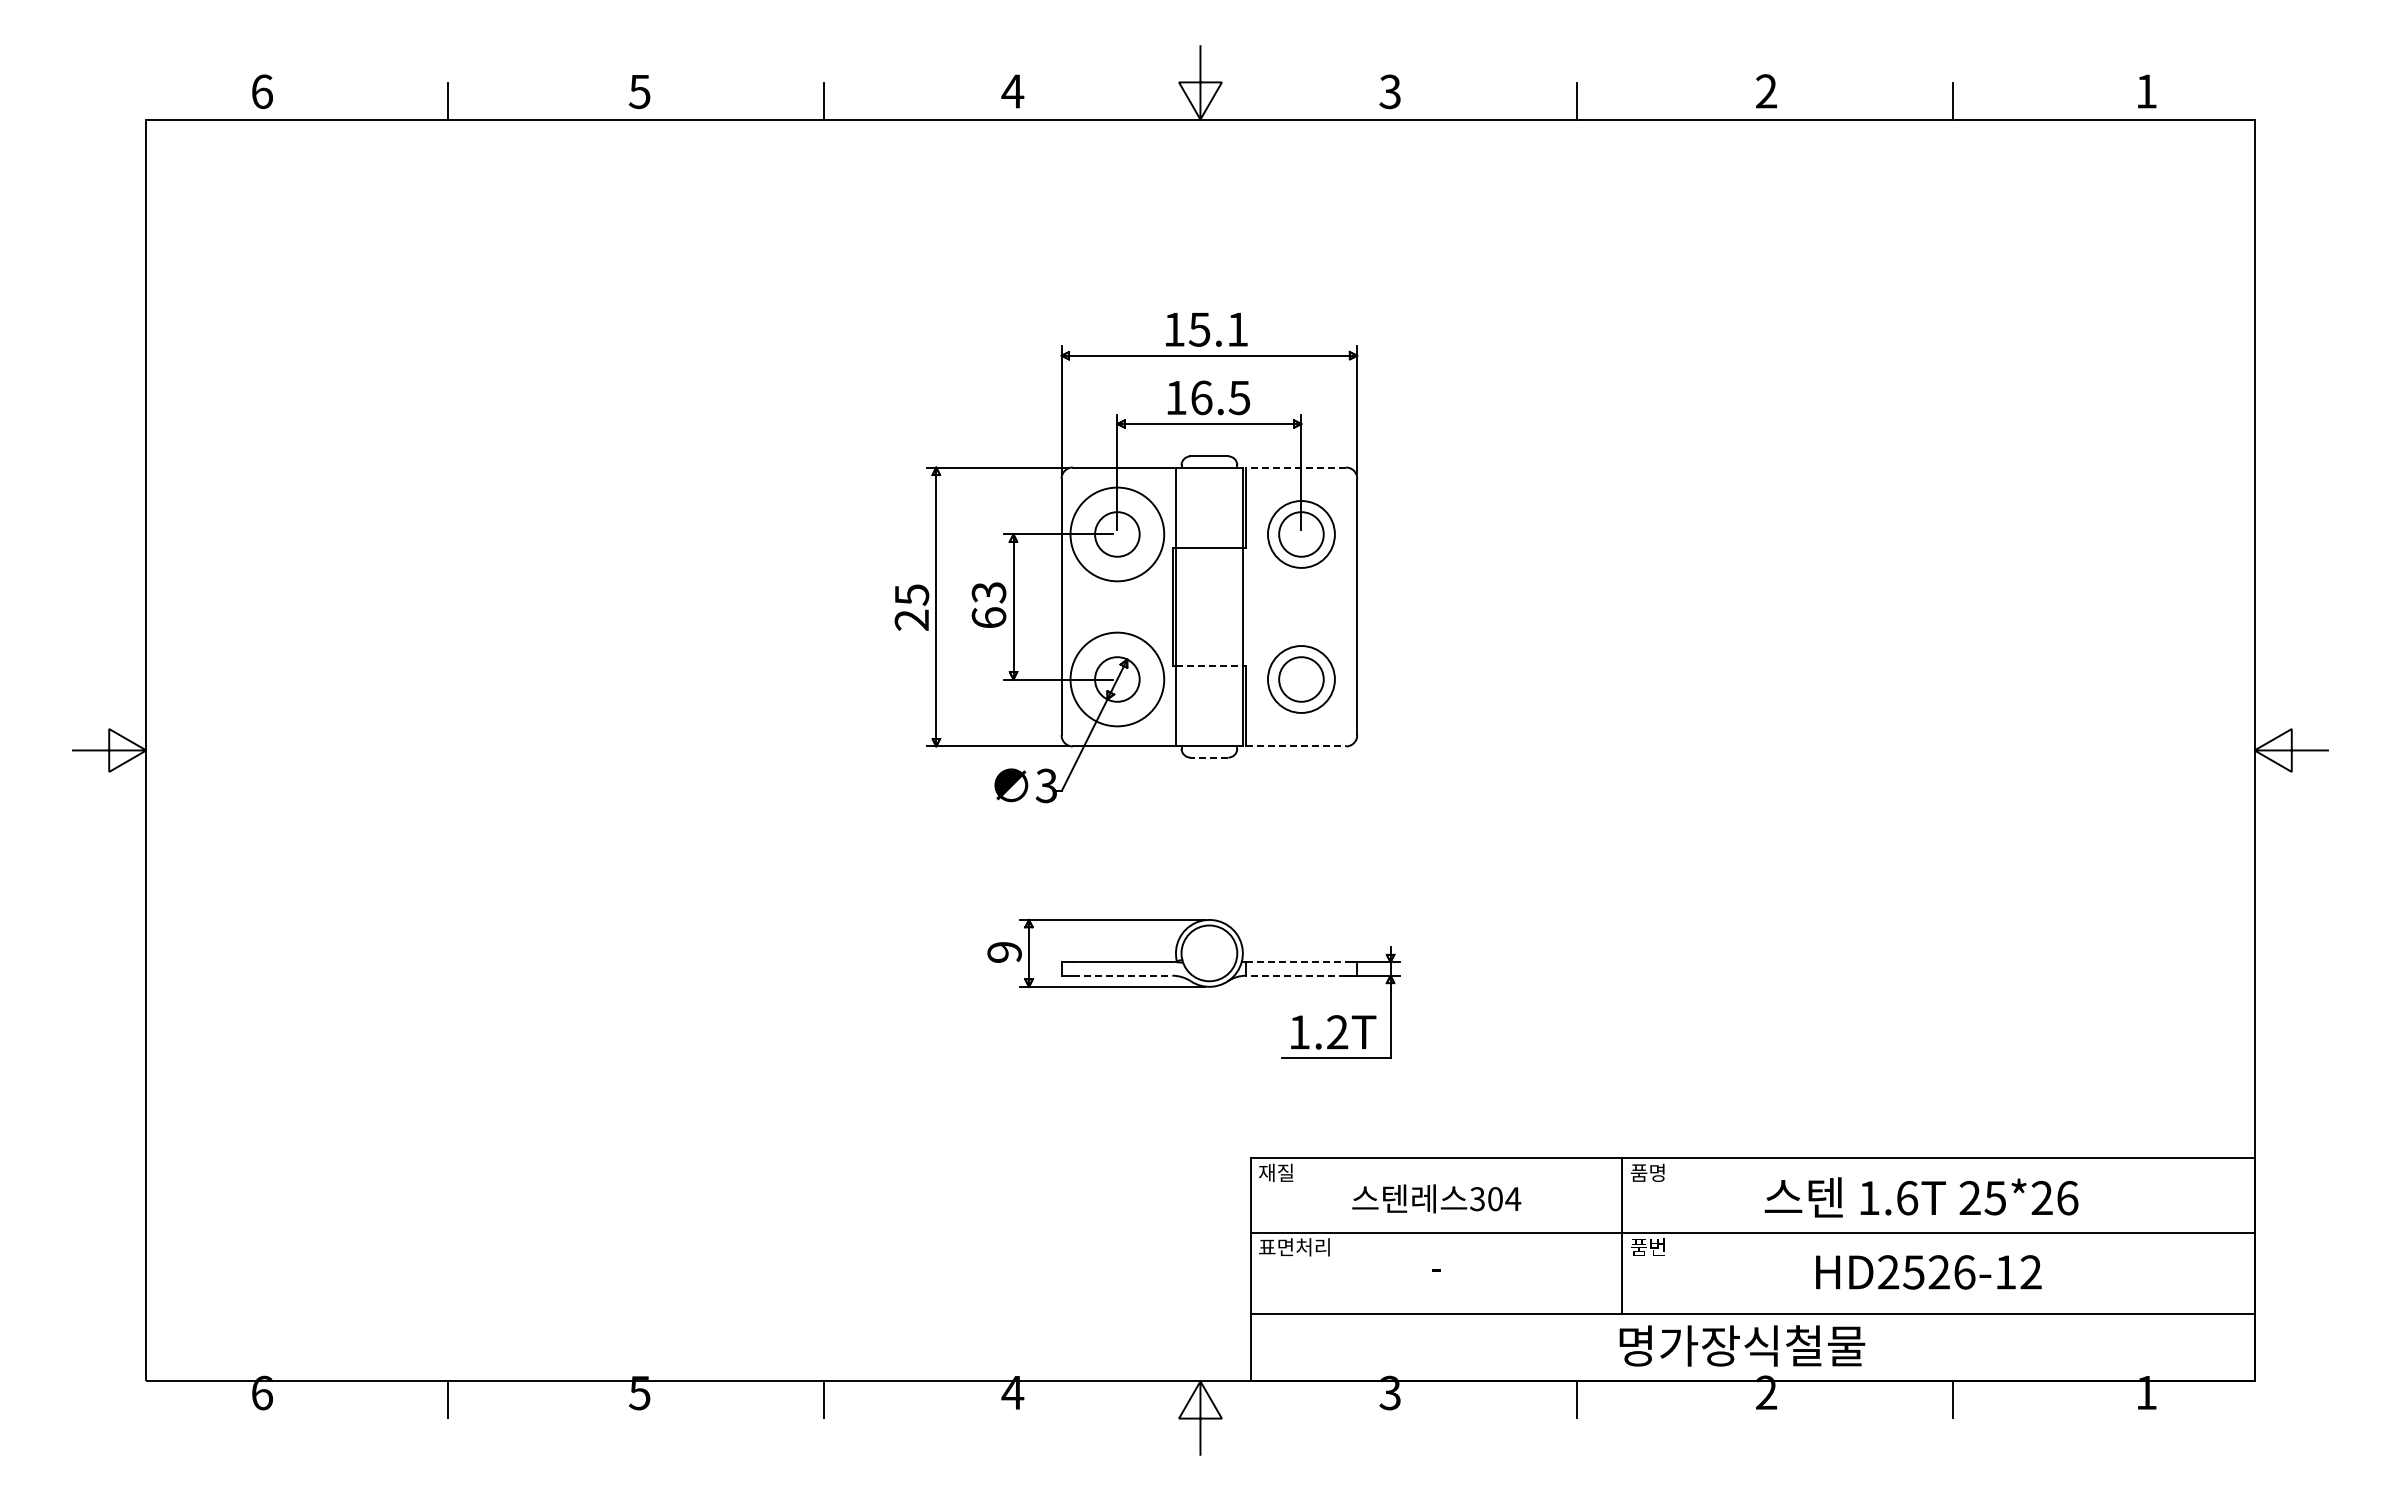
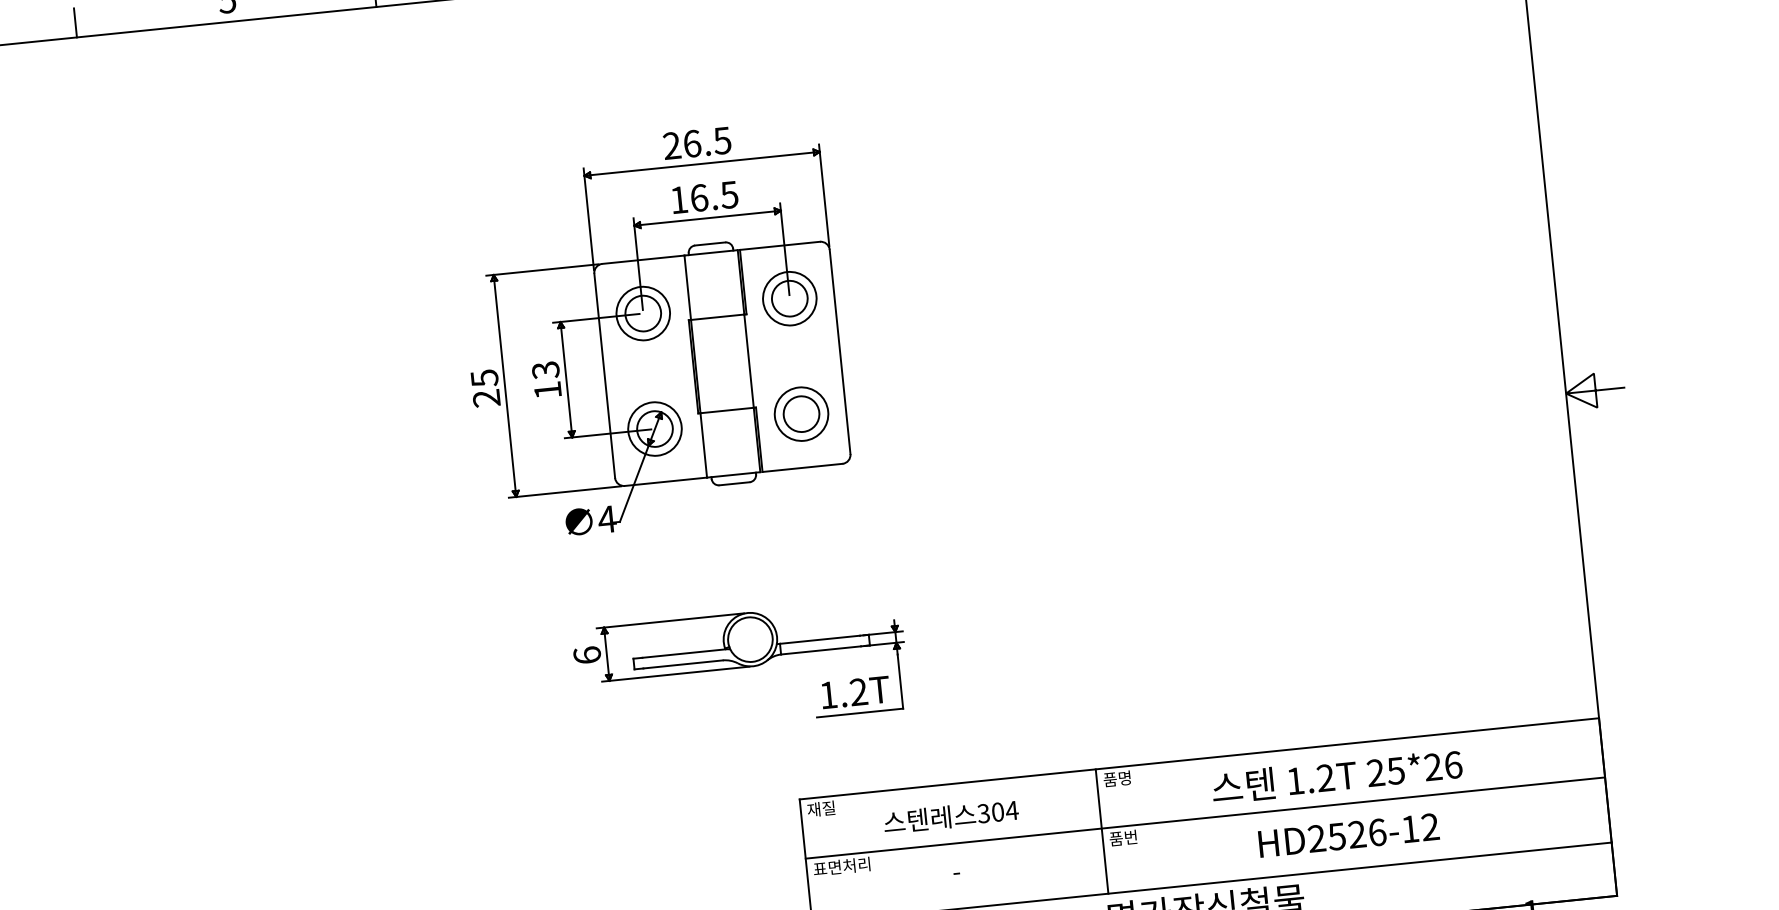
text: (1206, 329) -> (697, 143), 15.1 -> 26.5
line: (1295, 467) -> (779, 245), dashed -> solid
circle: (1116, 534) -> (642, 313), size x0.71
text: (988, 617) -> (547, 390), 63 -> 13
line: (1209, 665) -> (727, 410), dashed -> solid
circle: (1116, 679) -> (654, 429), size x0.71
line: (1296, 746) -> (803, 467), dashed -> solid
line: (1209, 757) -> (734, 483), dashed -> solid
text: (1046, 785) -> (607, 519), 3 -> 4
text: (1004, 951) -> (587, 654), 9 -> 6
line: (1296, 962) -> (820, 639), dashed -> solid
line: (1122, 975) -> (683, 664), dashed -> solid
line: (1296, 975) -> (821, 650), dashed -> solid
text: (1907, 1197) -> (1325, 777), 1.6T -> 1.2T

